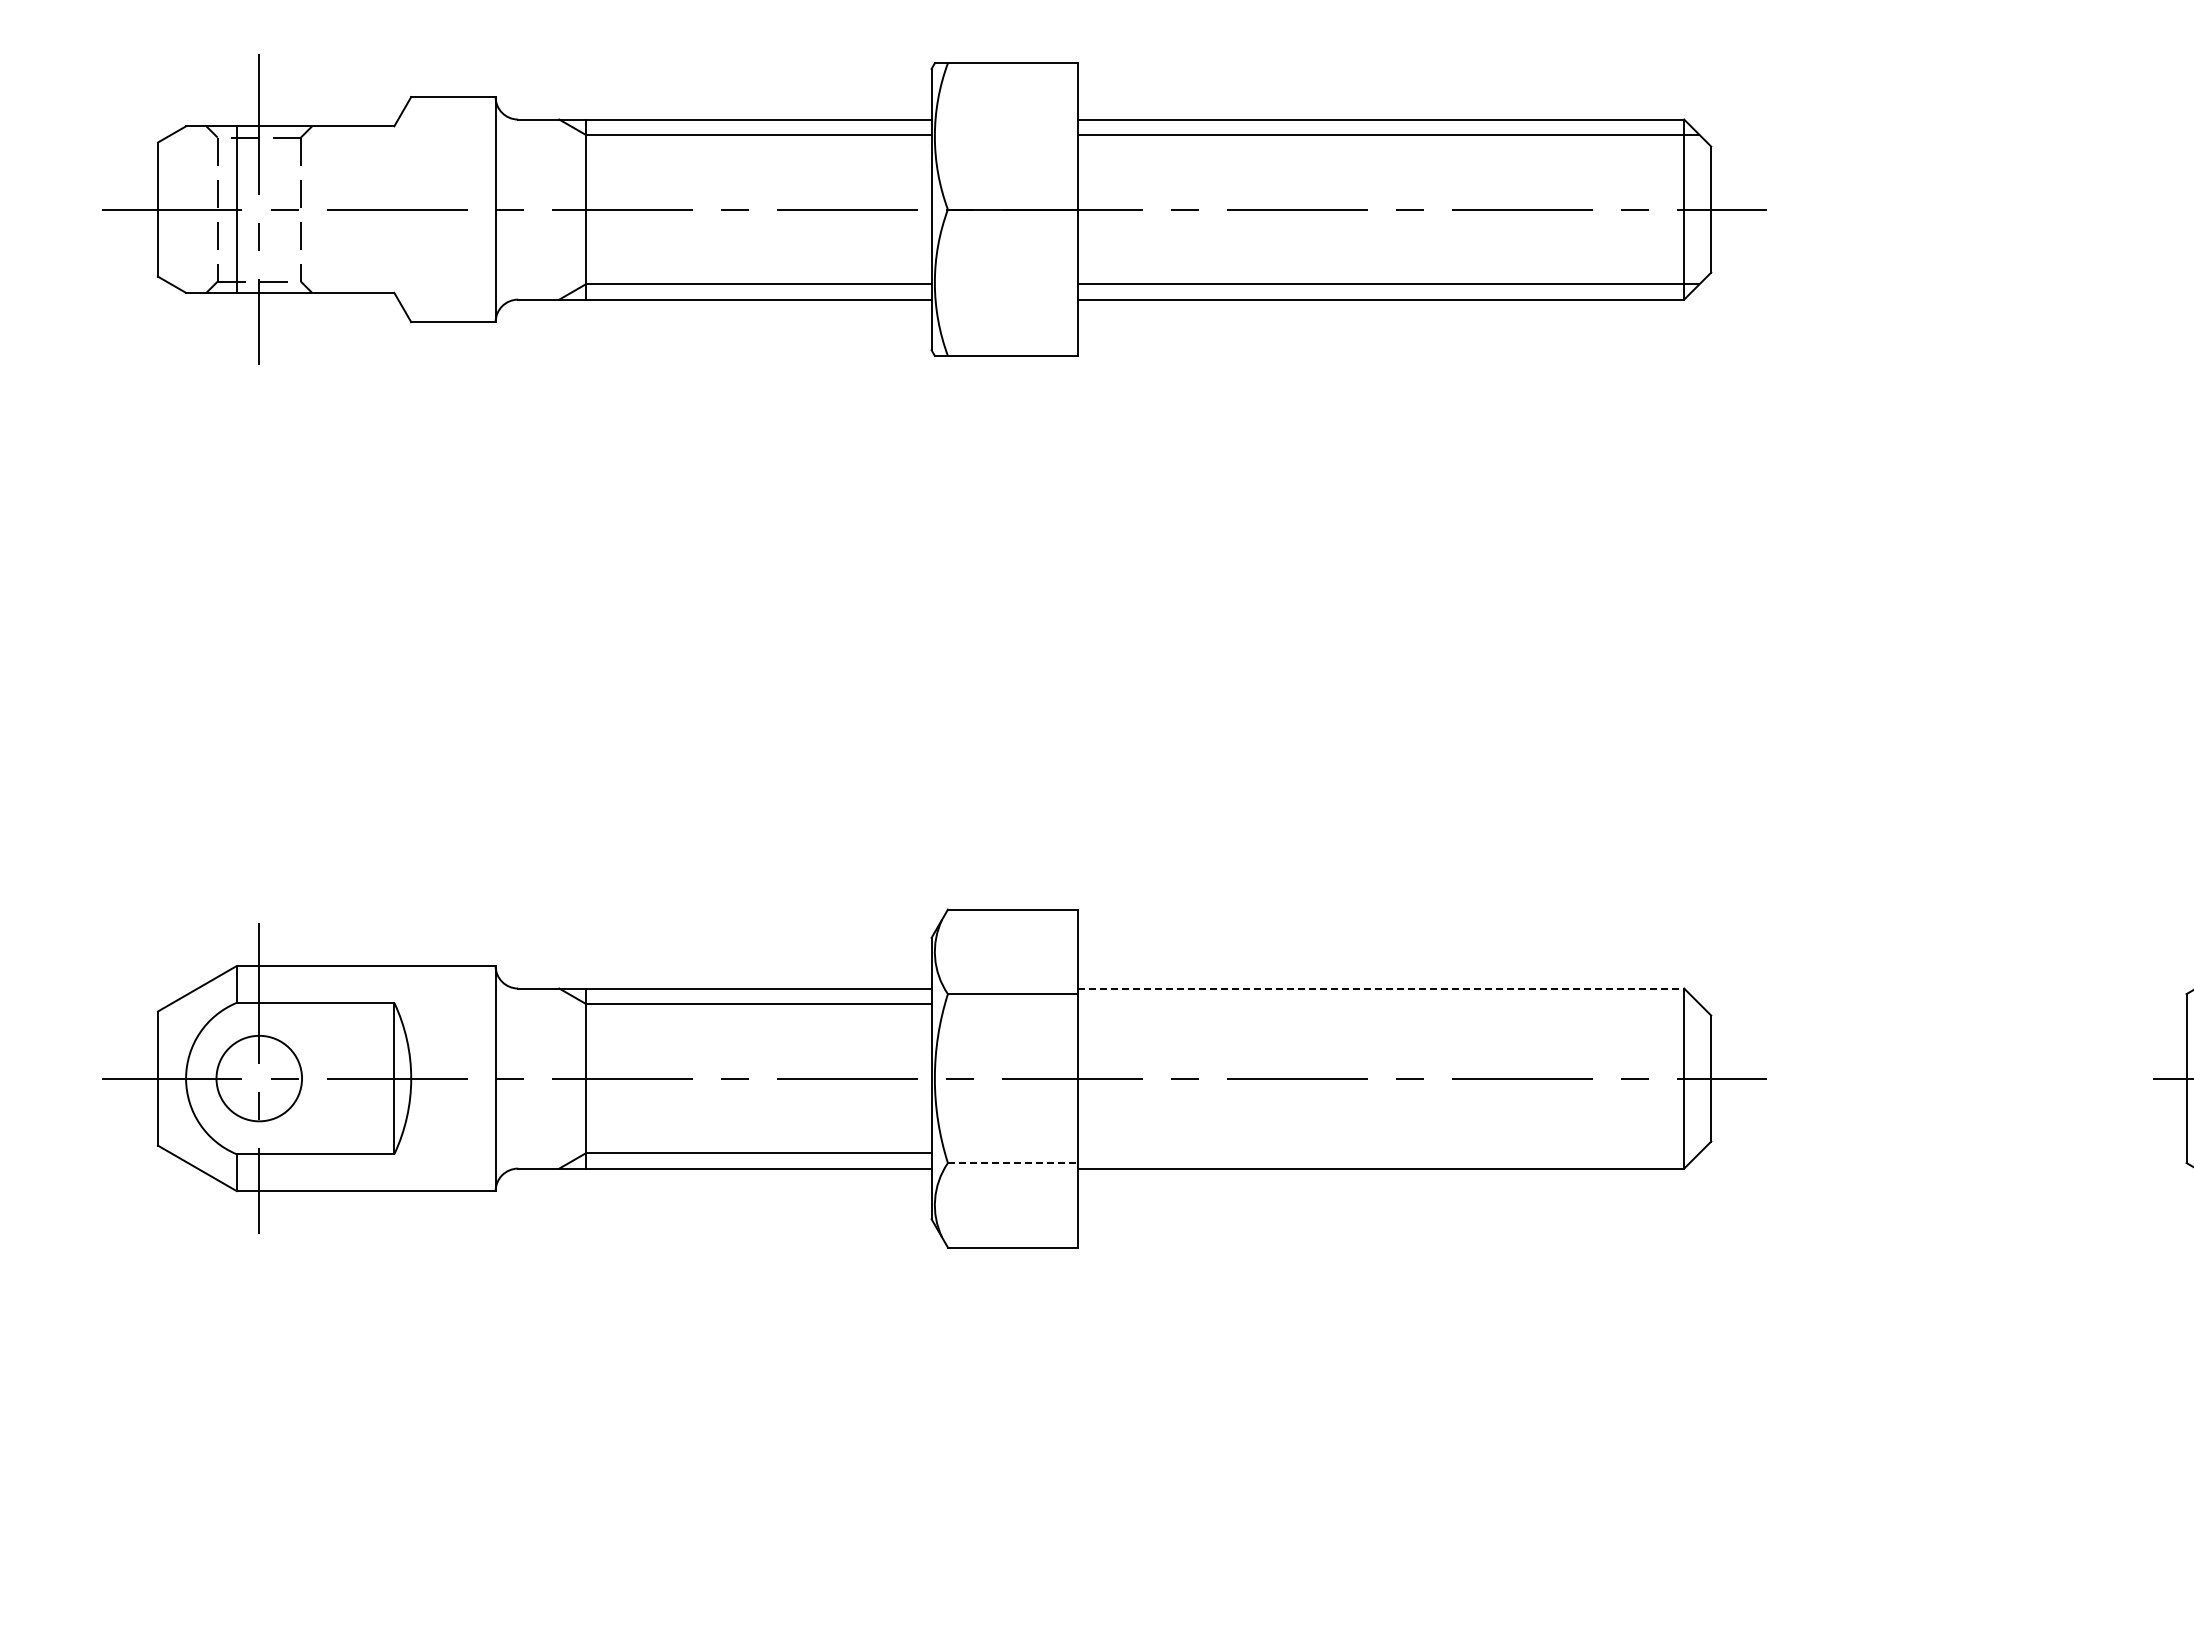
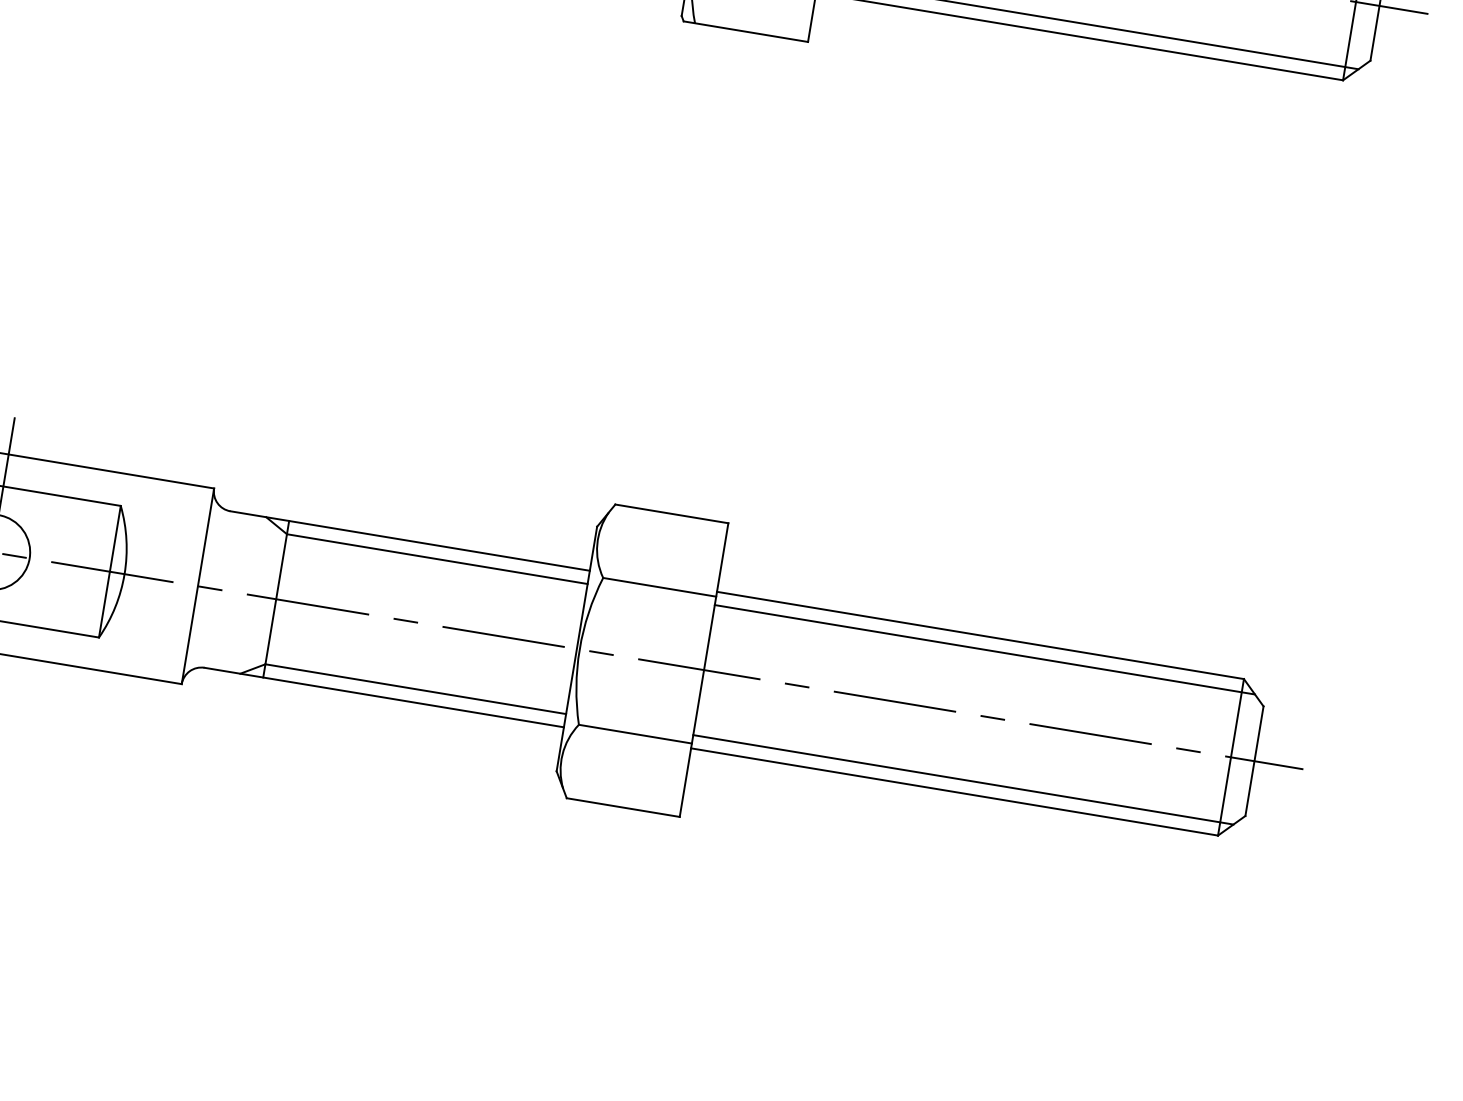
line: (1381, 988) -> (980, 635), dashed -> solid
line: (1388, 1003) -> (984, 649), added
line: (1388, 1153) -> (963, 779), added
line: (1012, 1163) -> (634, 734), dashed -> solid

